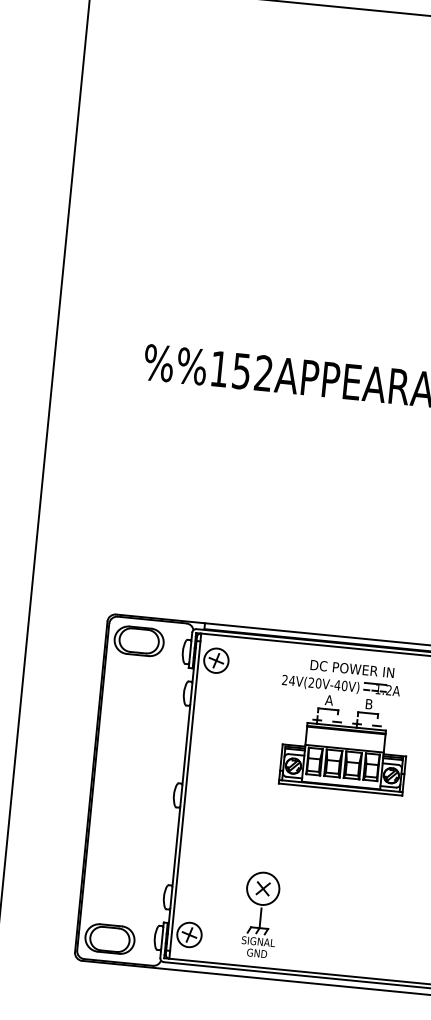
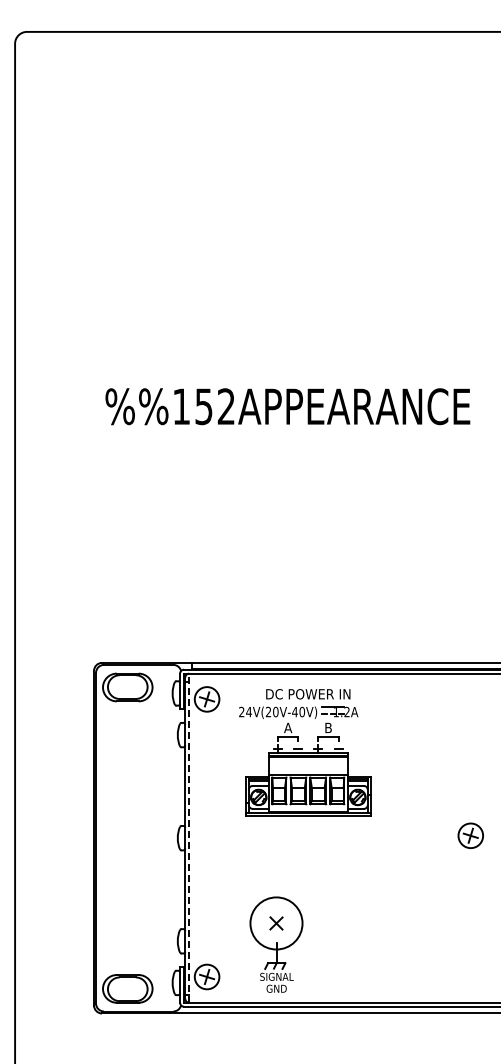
part: (344, 726) -> (305, 752), moved
line: (185, 796) -> (189, 838), solid -> dashed
circle: (263, 888) -> (276, 923), size x1.6

